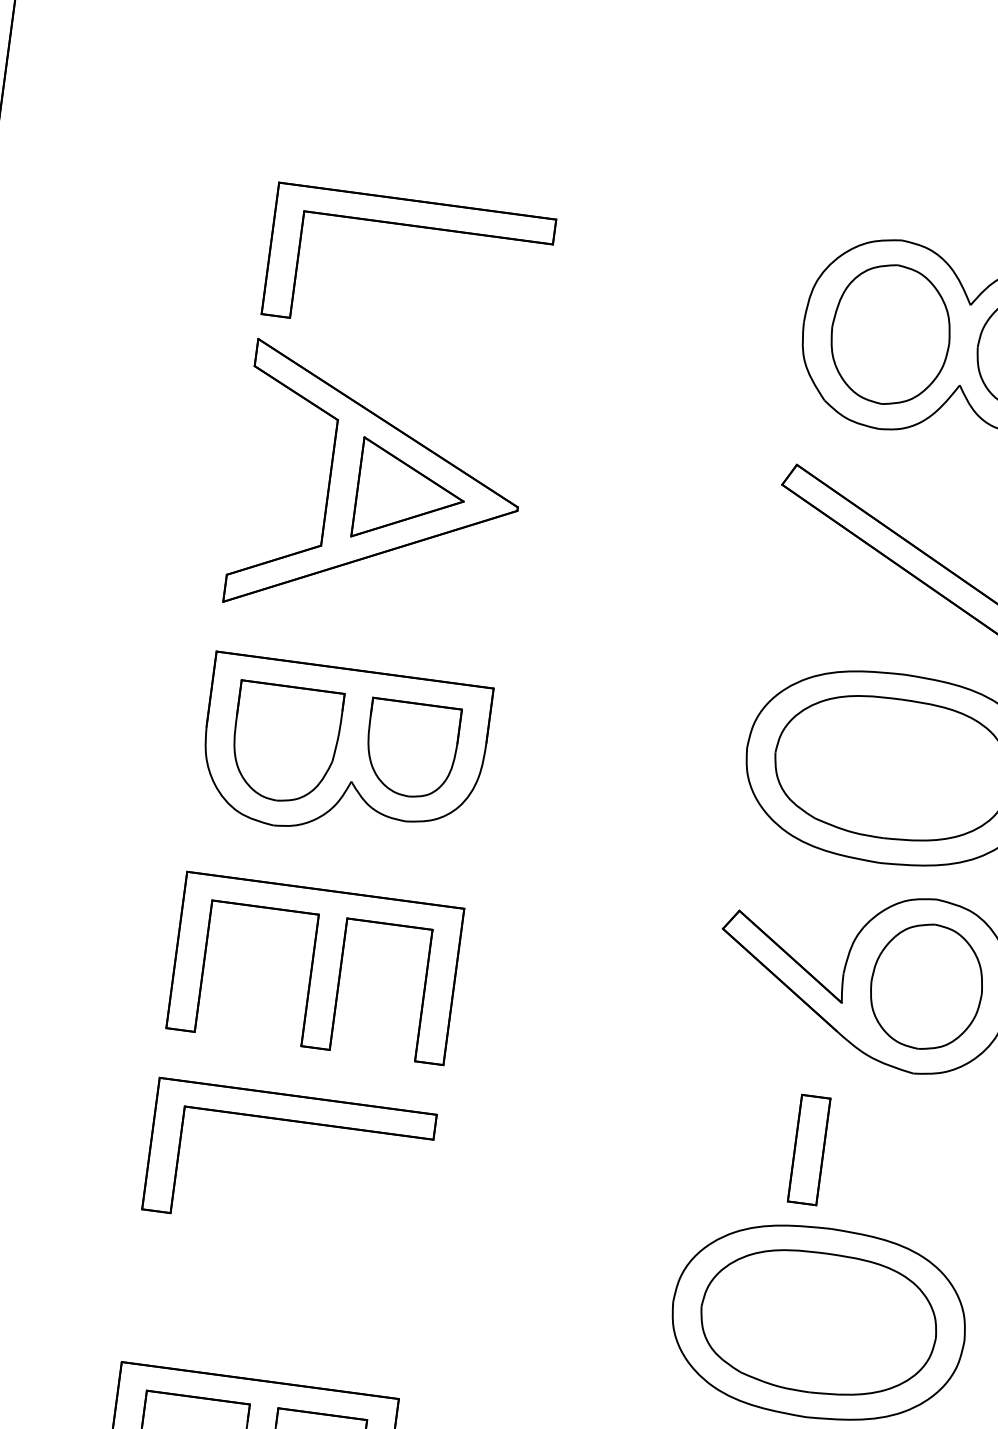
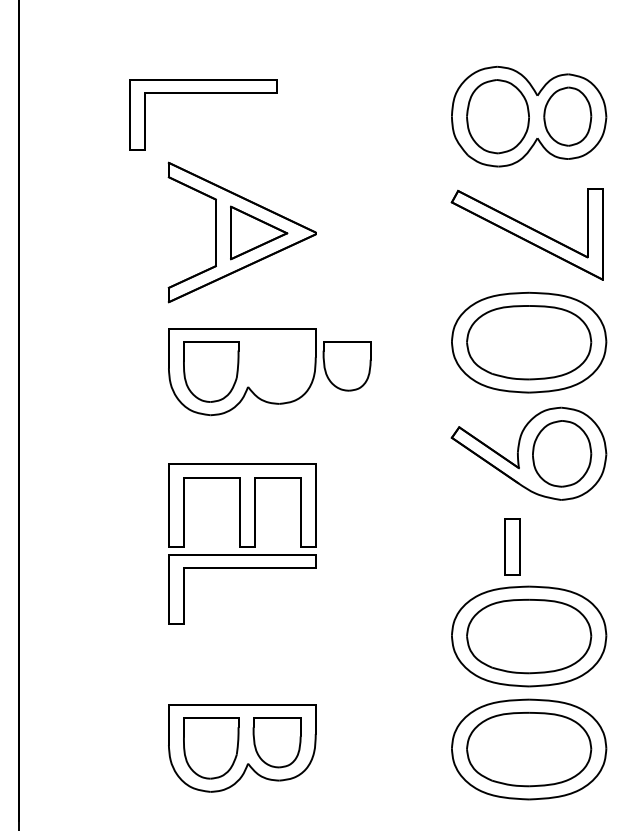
part: (414, 226) -> (203, 93), moved
part: (410, 750) -> (346, 366), moved
part: (315, 967) -> (242, 505), moved

